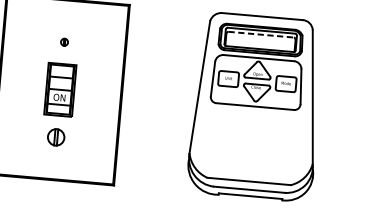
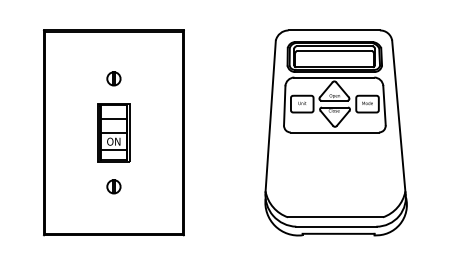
line: (262, 34) -> (335, 50), dashed -> solid
part: (64, 41) -> (113, 78), size x1.67
part: (55, 137) -> (113, 186), size x0.71

